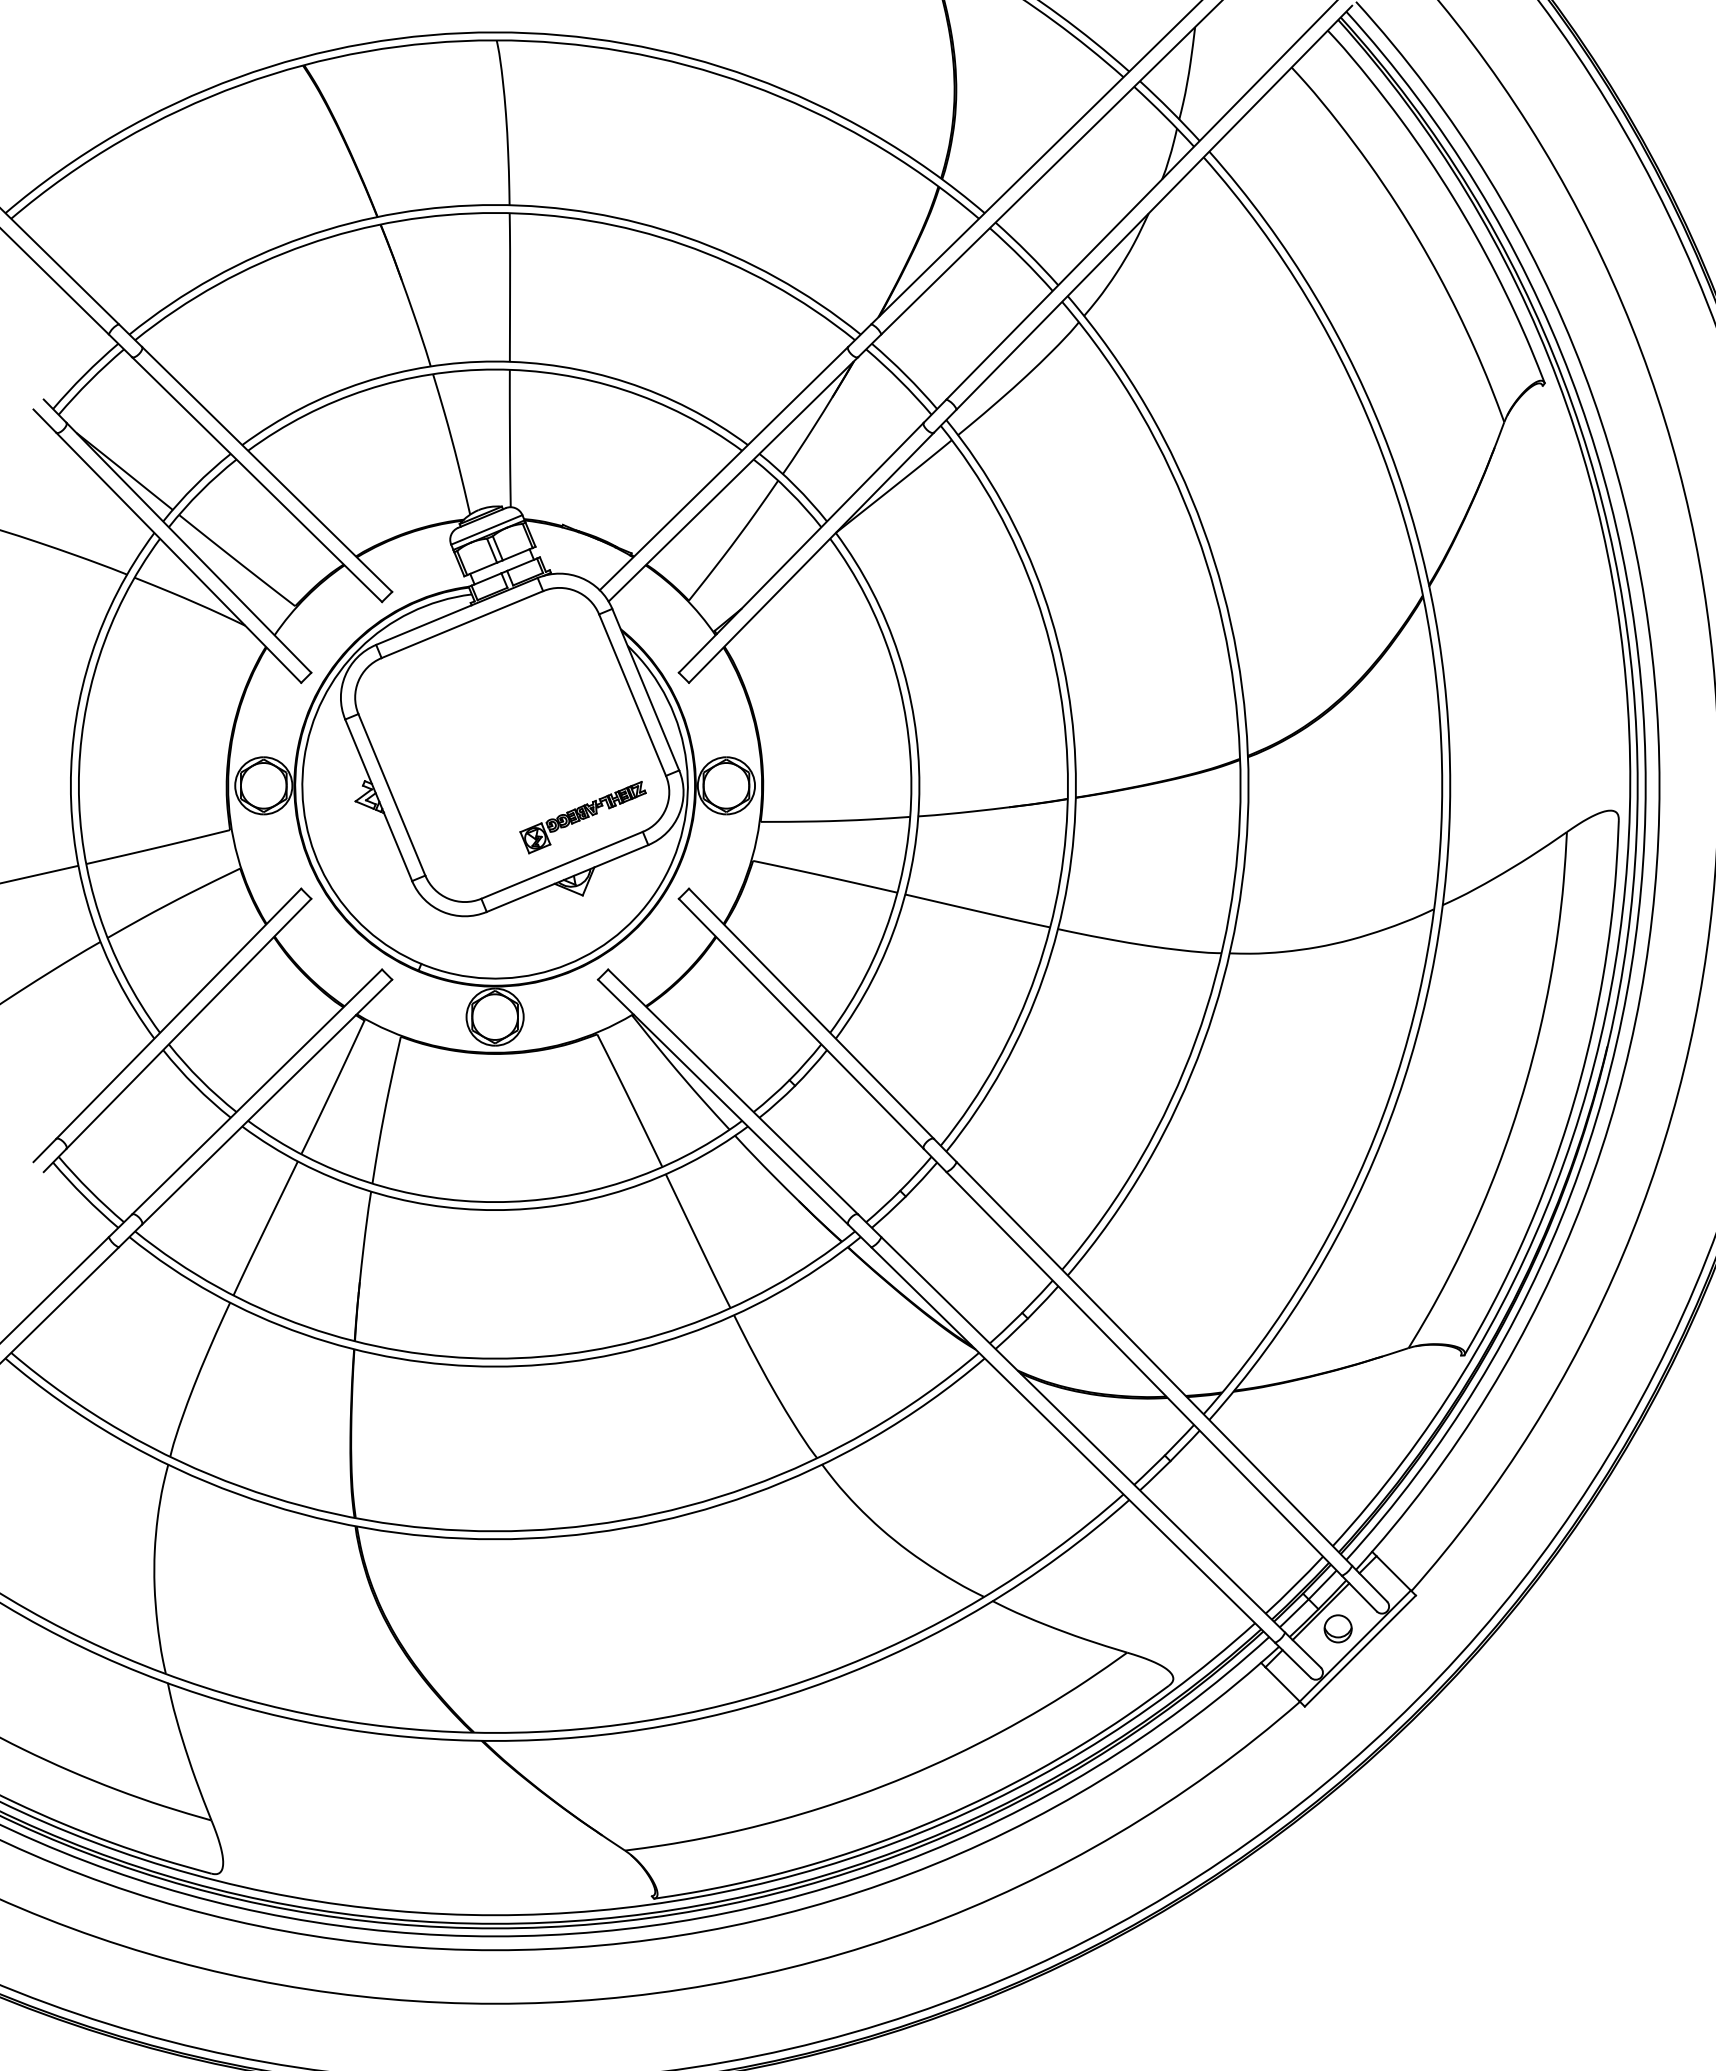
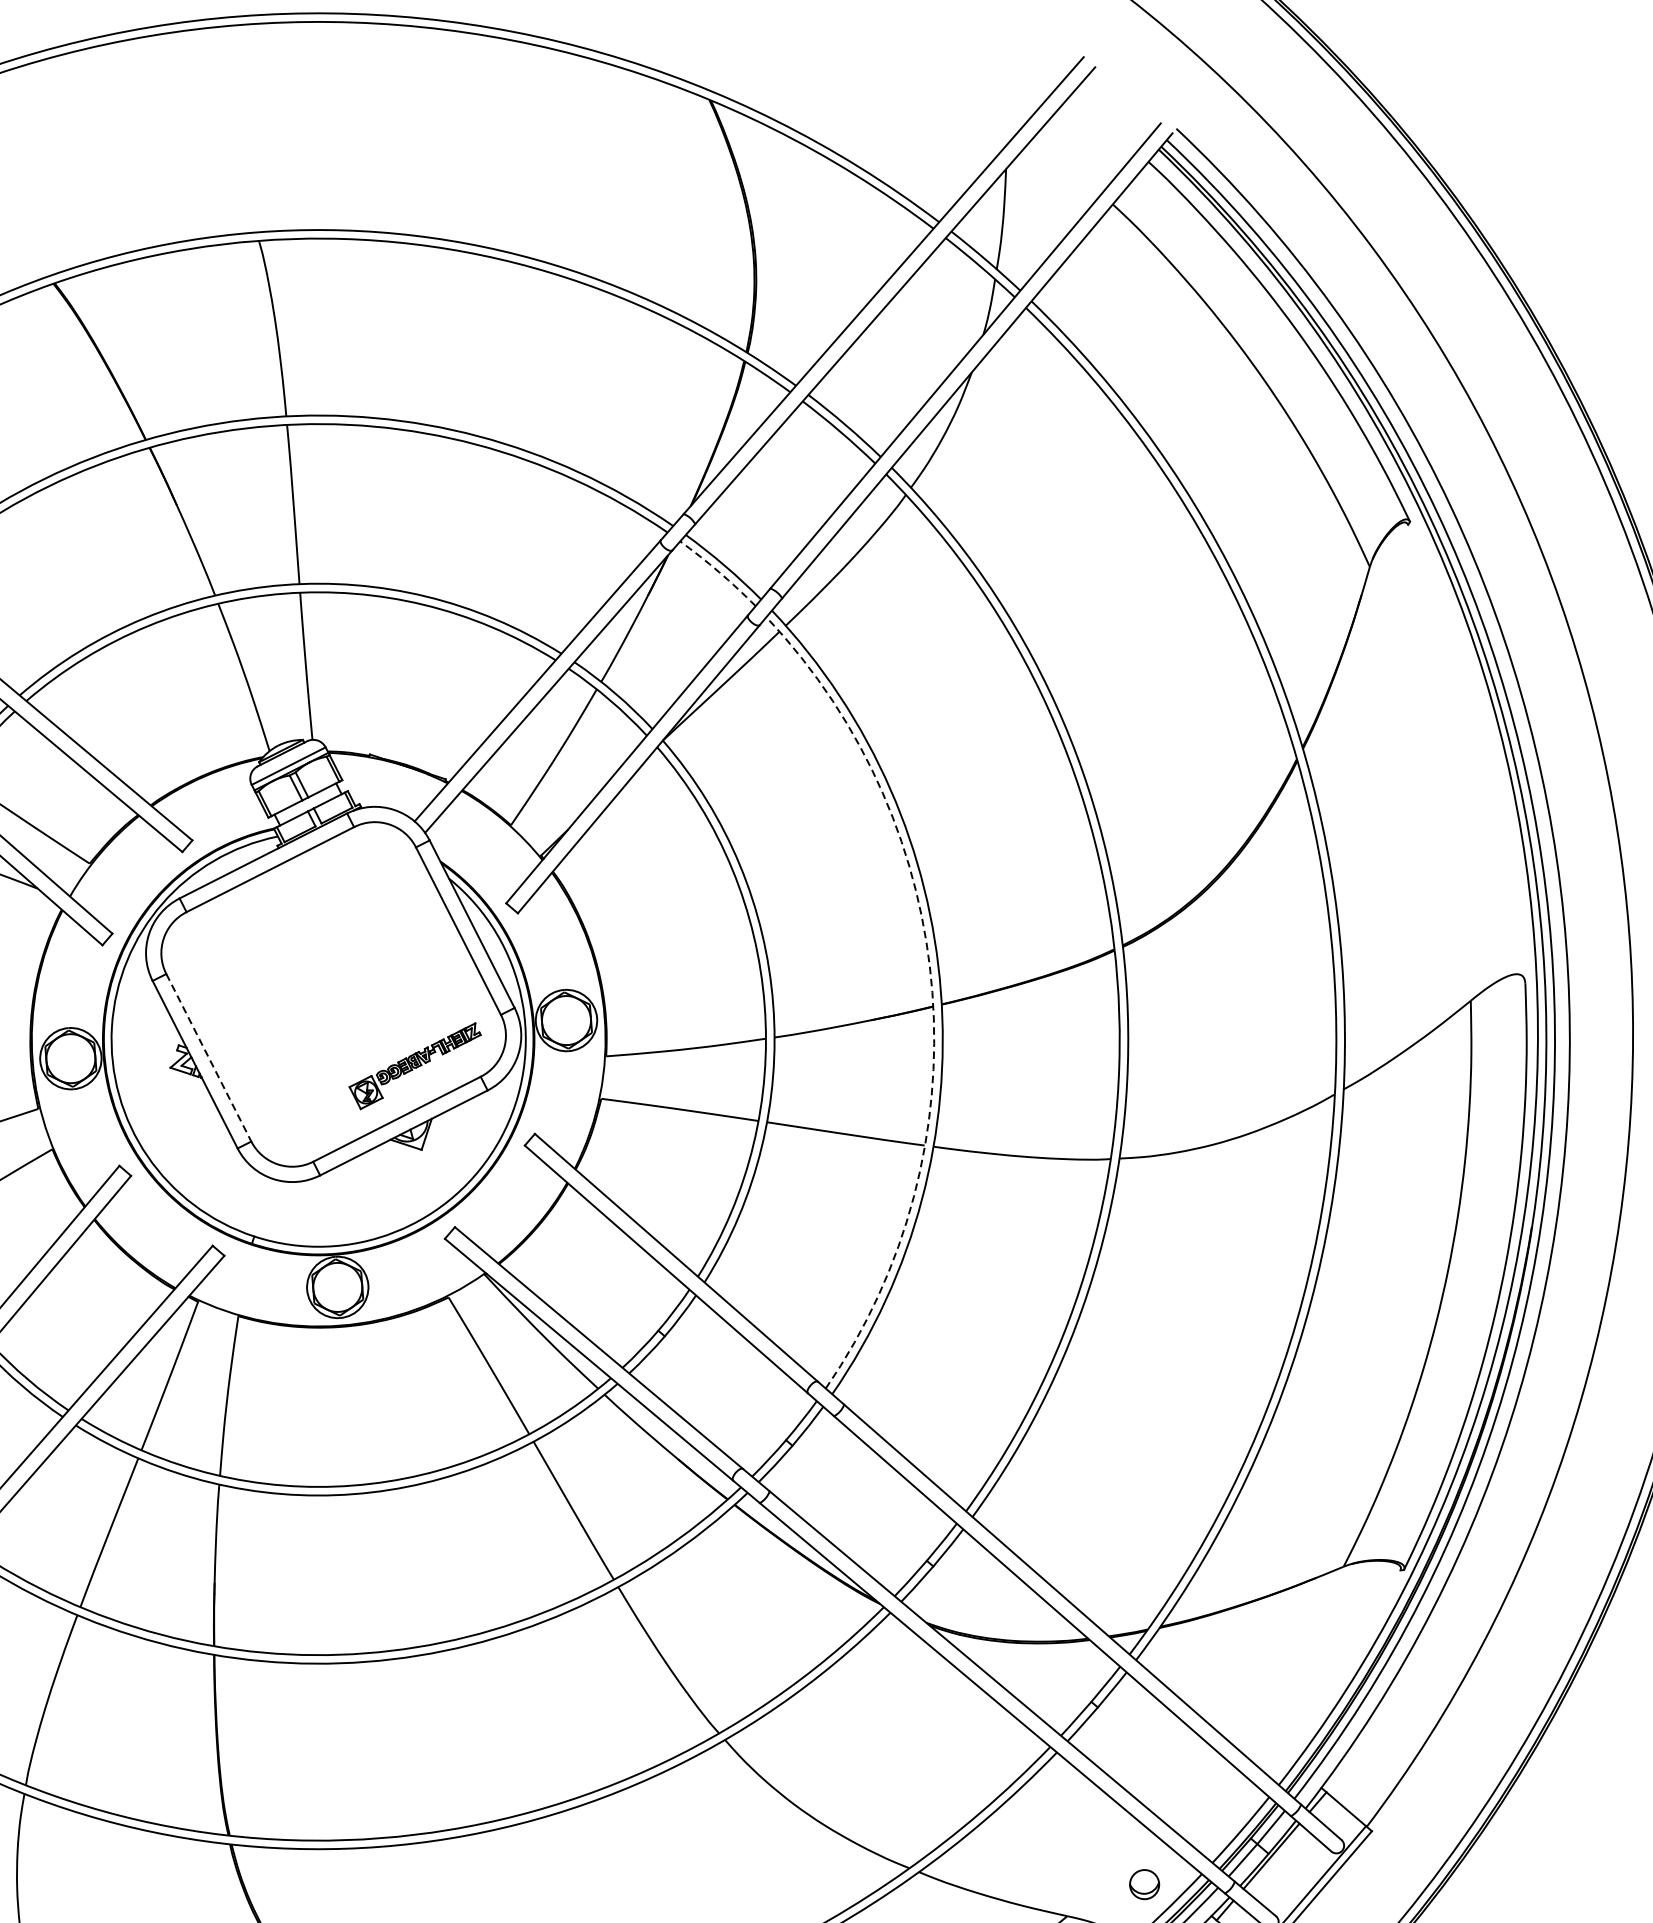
arc: (900, 380) -> (719, 571), solid -> dashed
arc: (1067, 785) -> (931, 992), solid -> dashed
line: (392, 795) -> (209, 1058), solid -> dashed
part: (1337, 1628) -> (1143, 1884), moved

